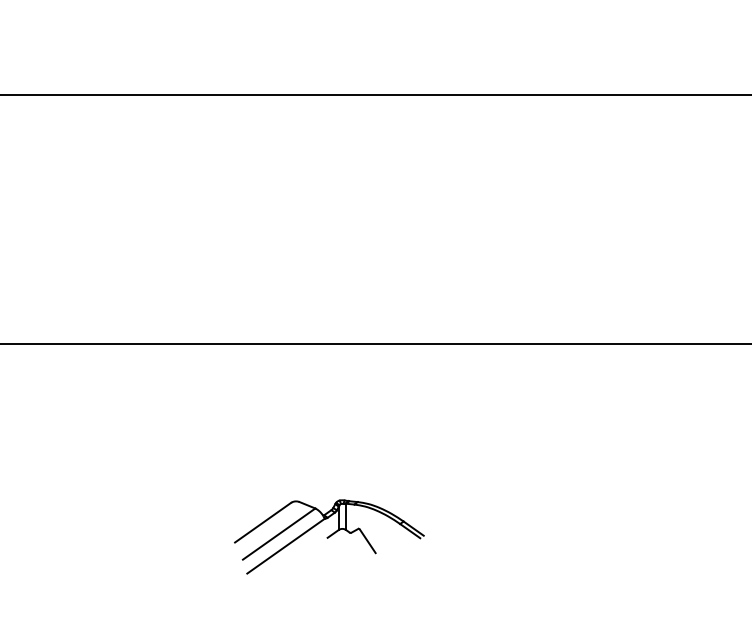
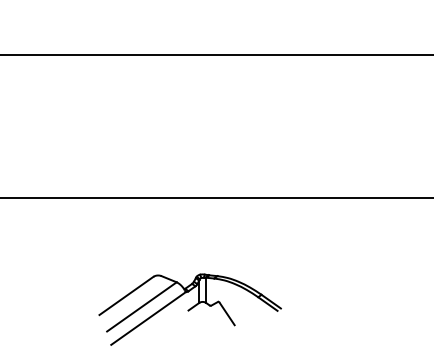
part: (328, 536) -> (189, 309), size x1.67

